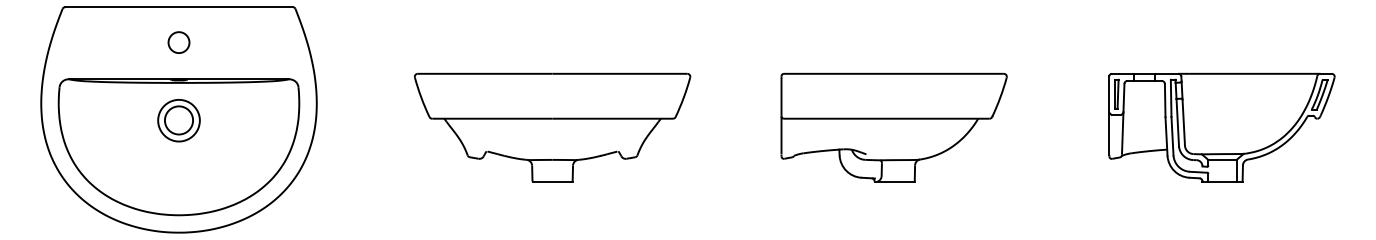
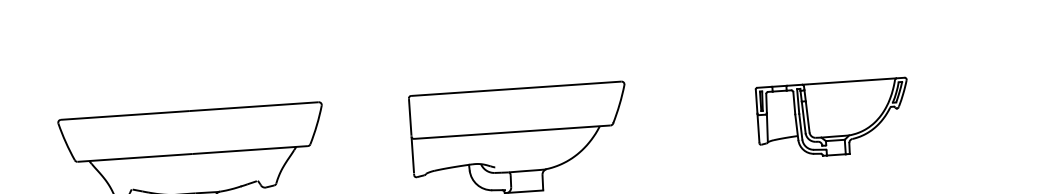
part: (1221, 127) -> (833, 118), size x0.7

